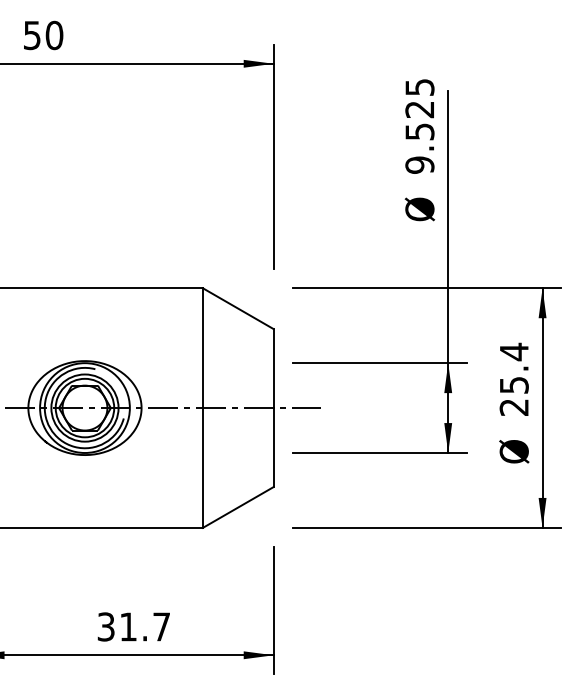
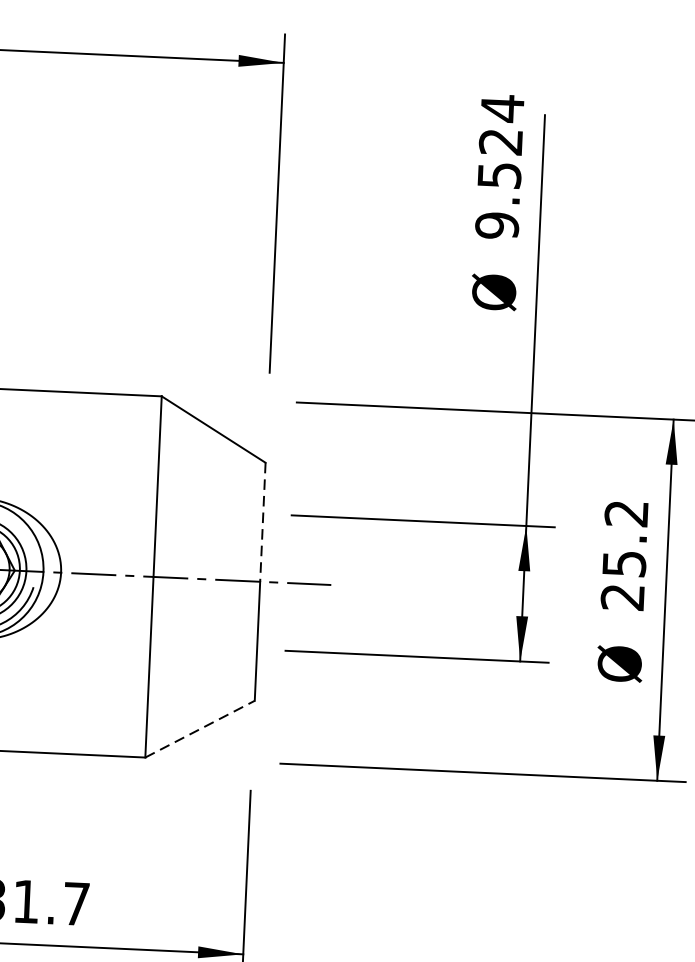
text: (419, 87) -> (501, 108), 9.525 -> 9.524
text: (513, 351) -> (625, 512), 25.4 -> 25.2
line: (273, 369) -> (262, 523), solid -> dashed
line: (238, 507) -> (200, 729), solid -> dashed

